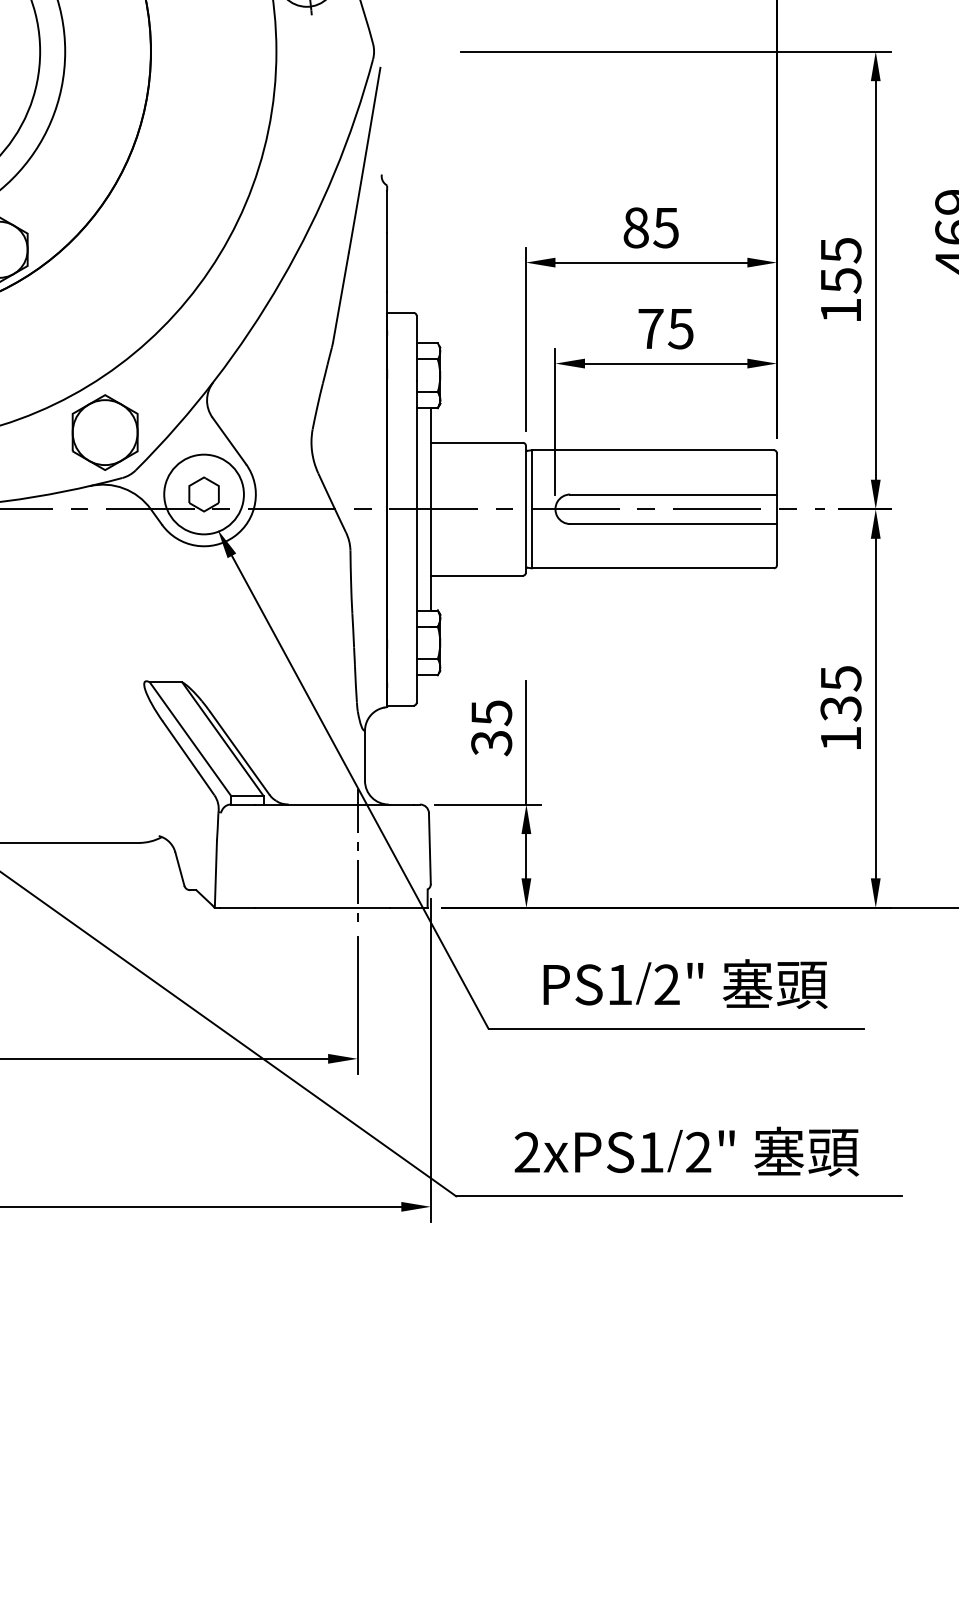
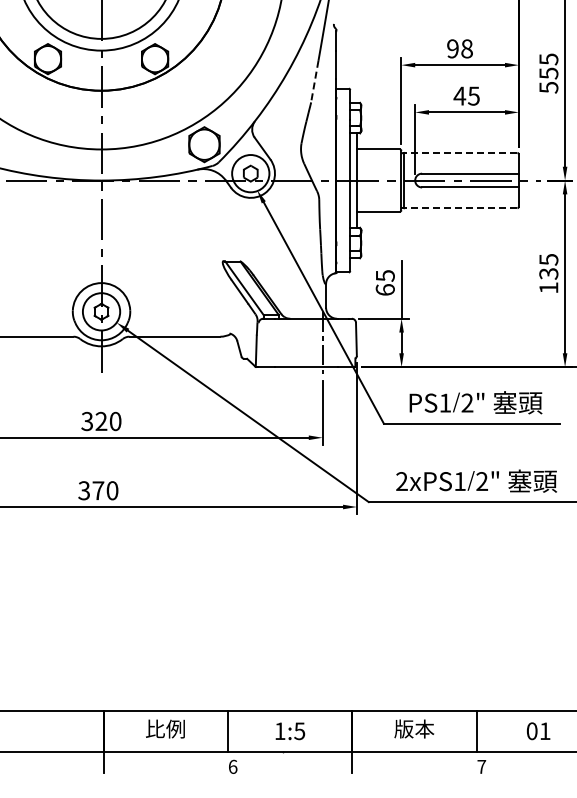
text: (650, 227) -> (459, 48), 85 -> 98
line: (340, 299) -> (314, 82), solid -> dashed
text: (840, 310) -> (548, 87), 155 -> 555
text: (650, 327) -> (459, 95), 75 -> 45
line: (652, 449) -> (460, 152), solid -> dashed
line: (652, 568) -> (460, 208), solid -> dashed
text: (489, 744) -> (384, 290), 35 -> 65

